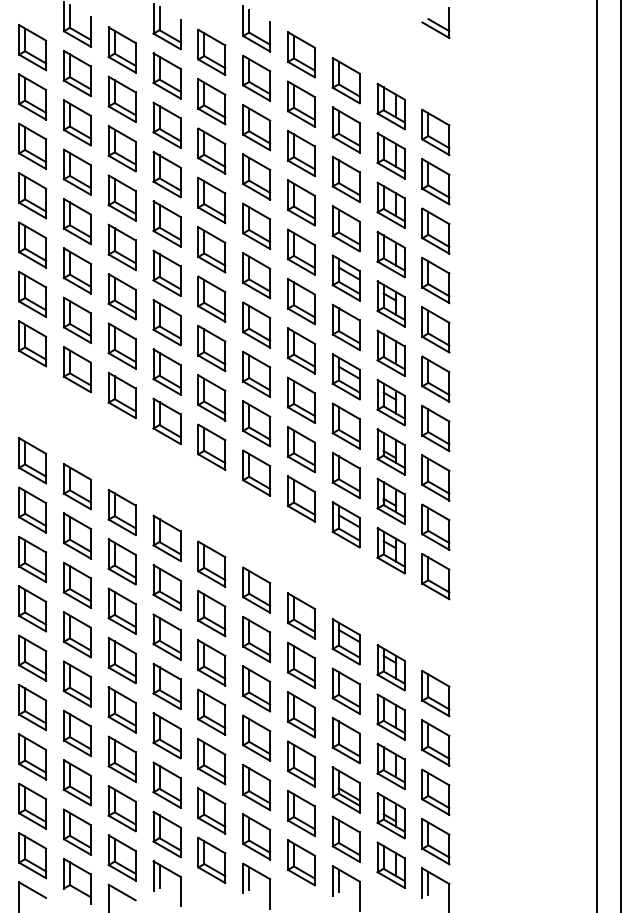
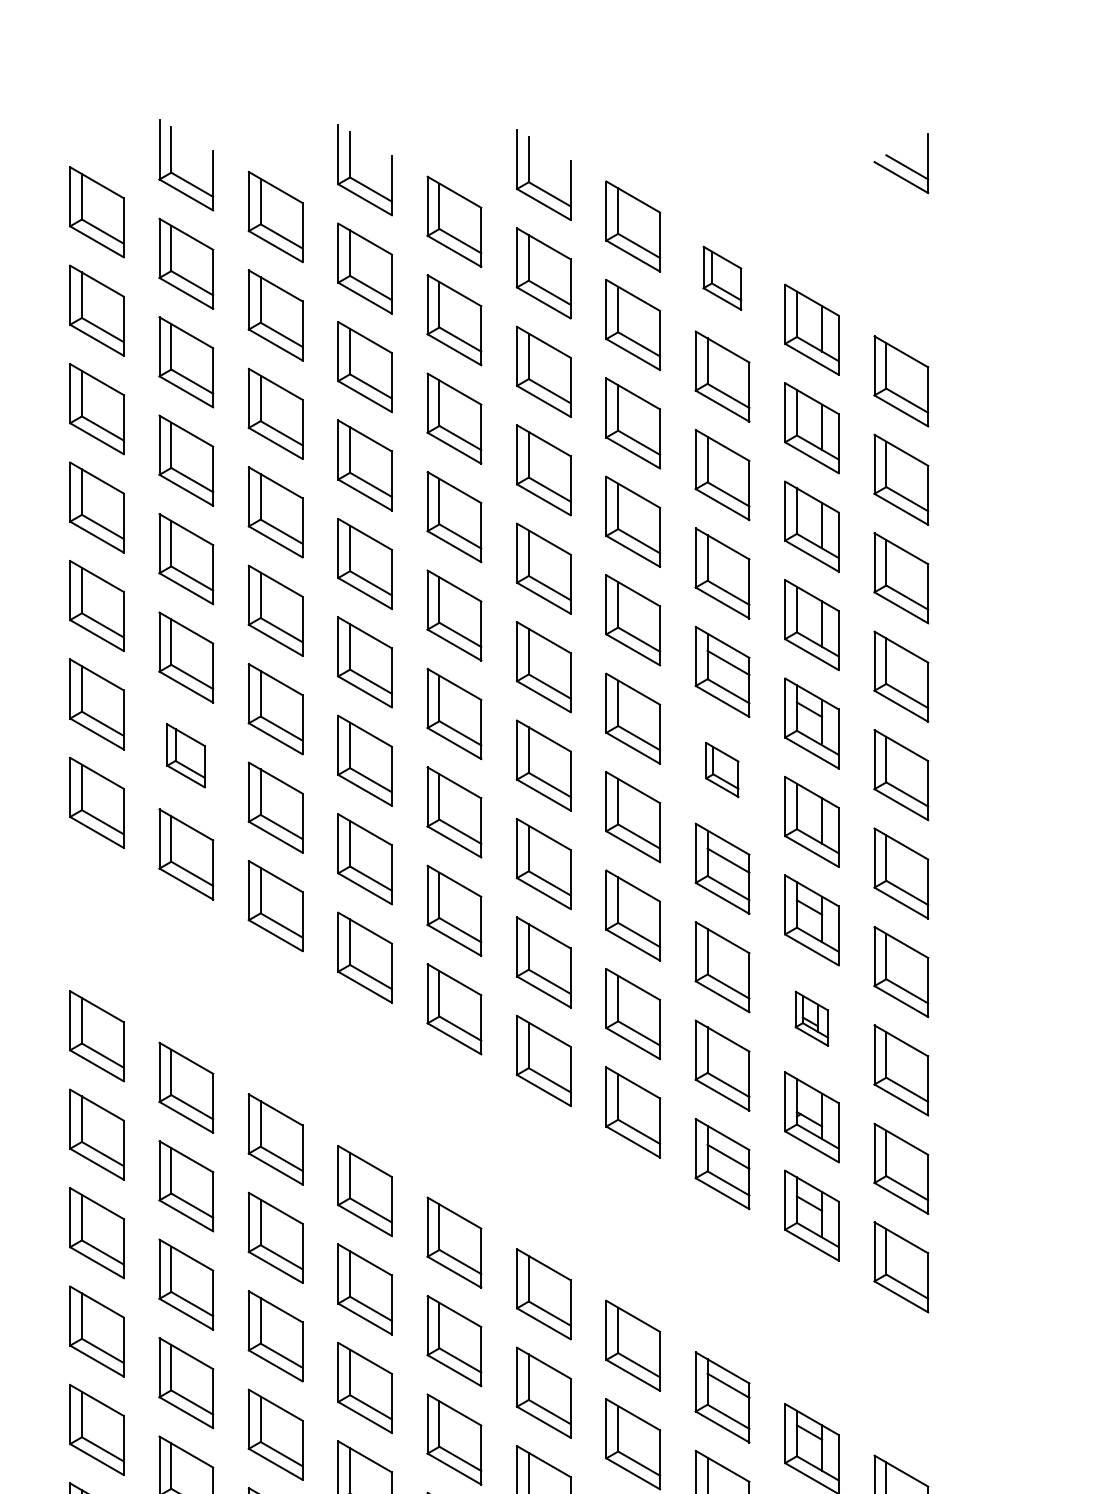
part: (345, 80) -> (721, 277), size x0.7
part: (76, 319) -> (184, 754), size x0.7
part: (345, 326) -> (721, 768), size x0.6
part: (390, 451) -> (810, 1017), size x0.6

